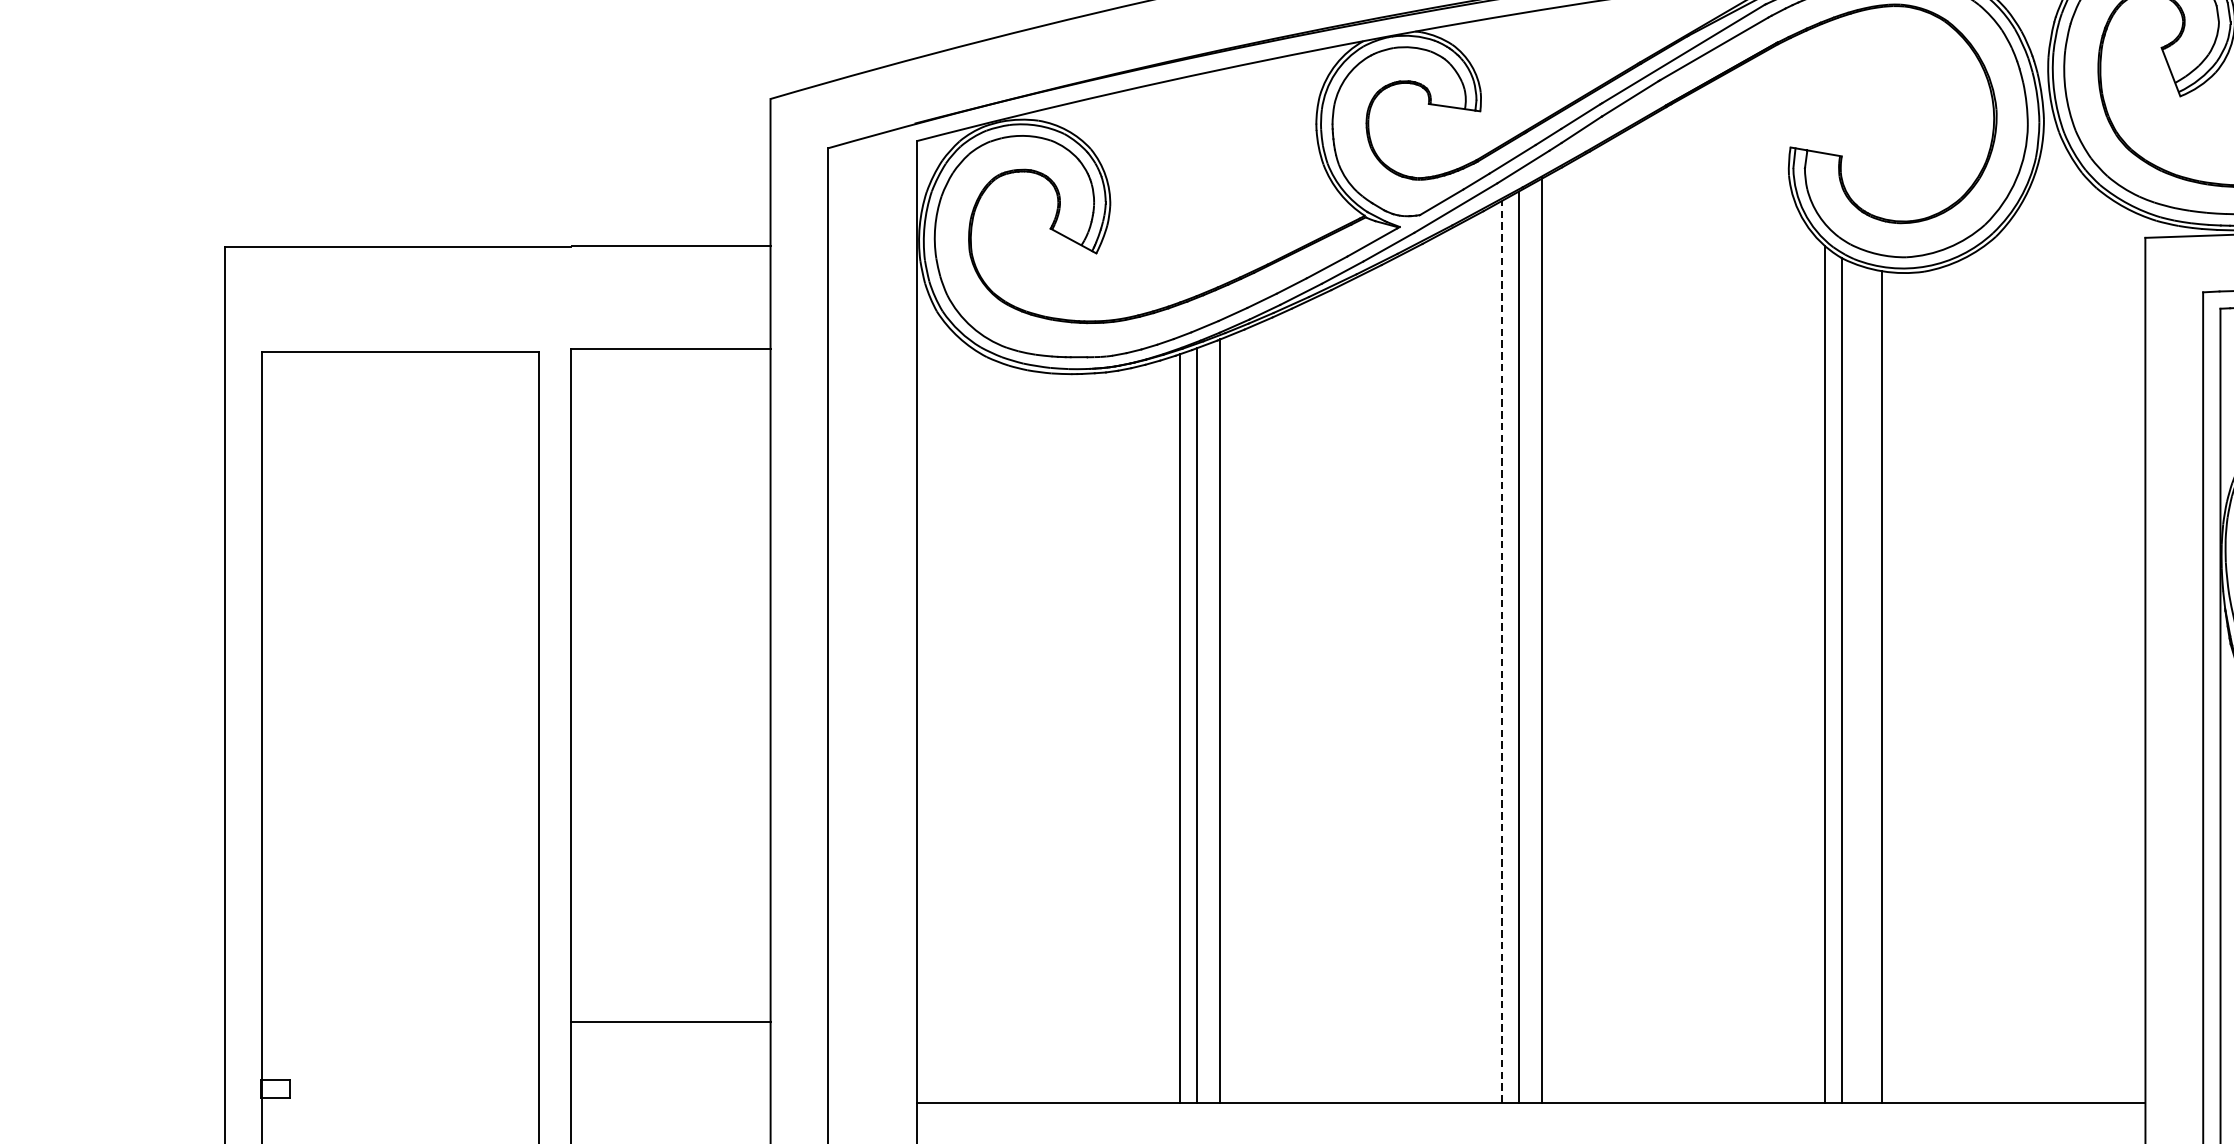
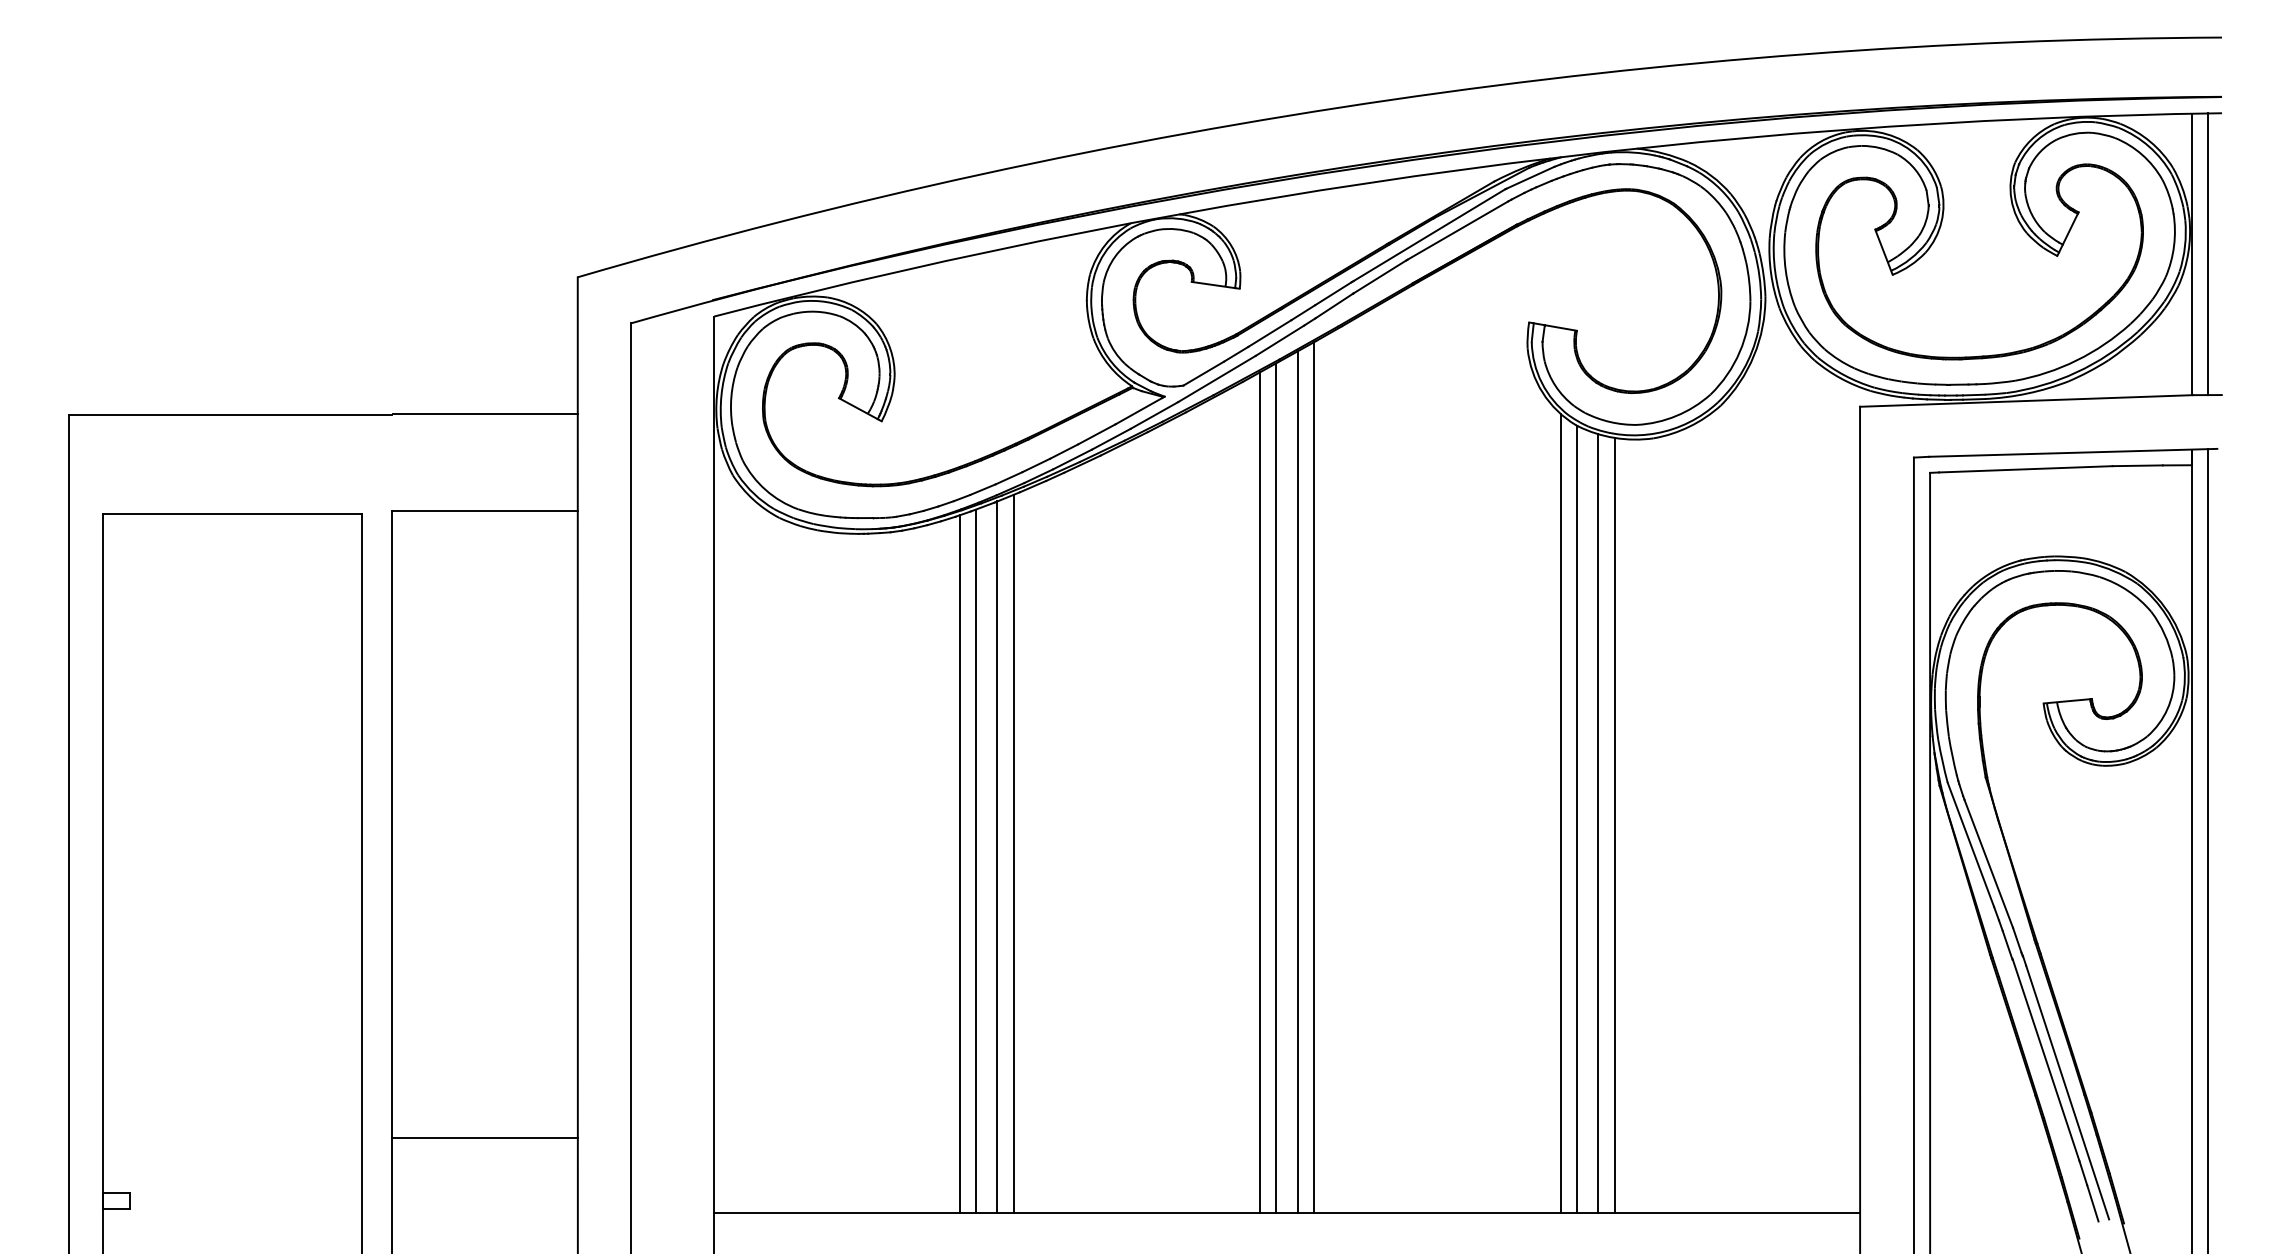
line: (1559, 635) -> (1313, 777), added
line: (1501, 651) -> (1259, 792), dashed -> solid
line: (1864, 684) -> (1598, 823), added
line: (1237, 717) -> (1013, 854), added

